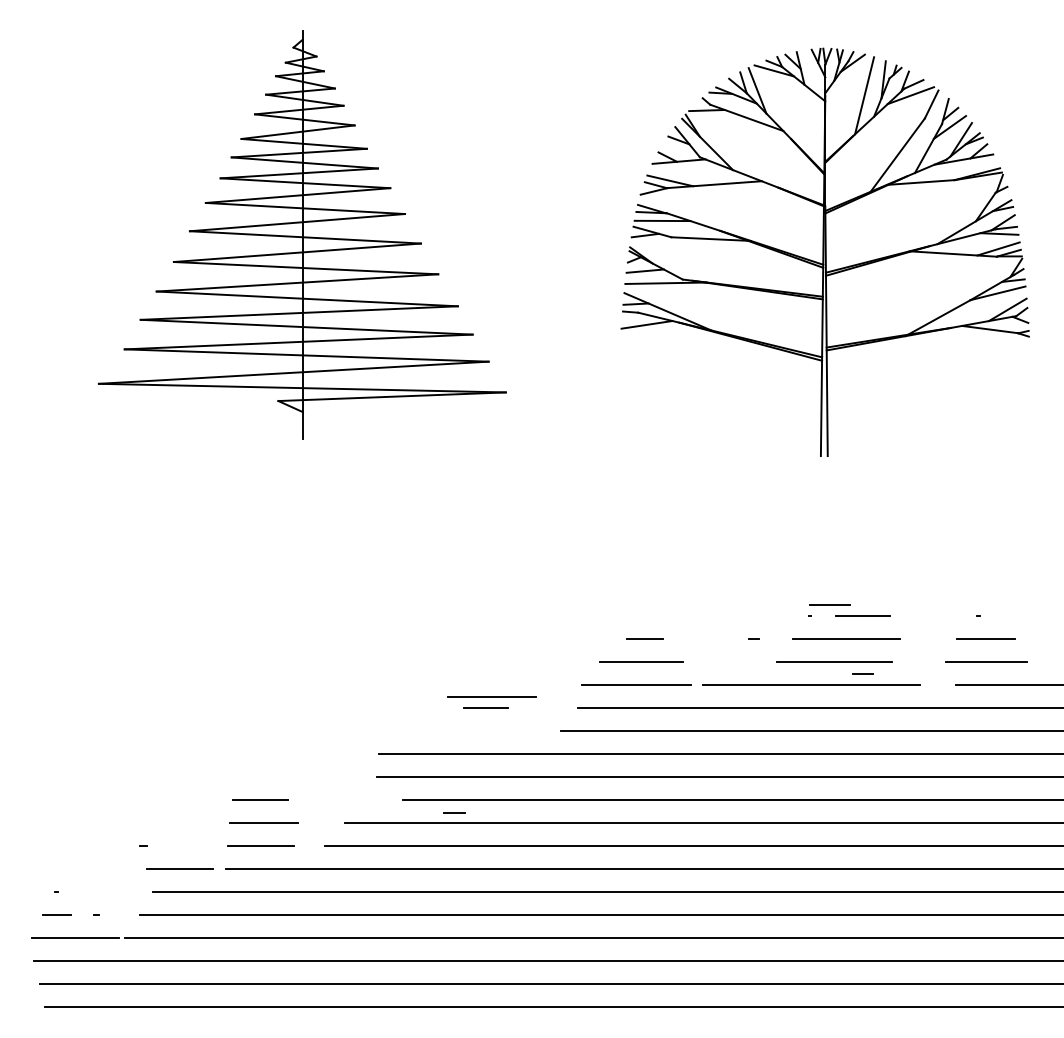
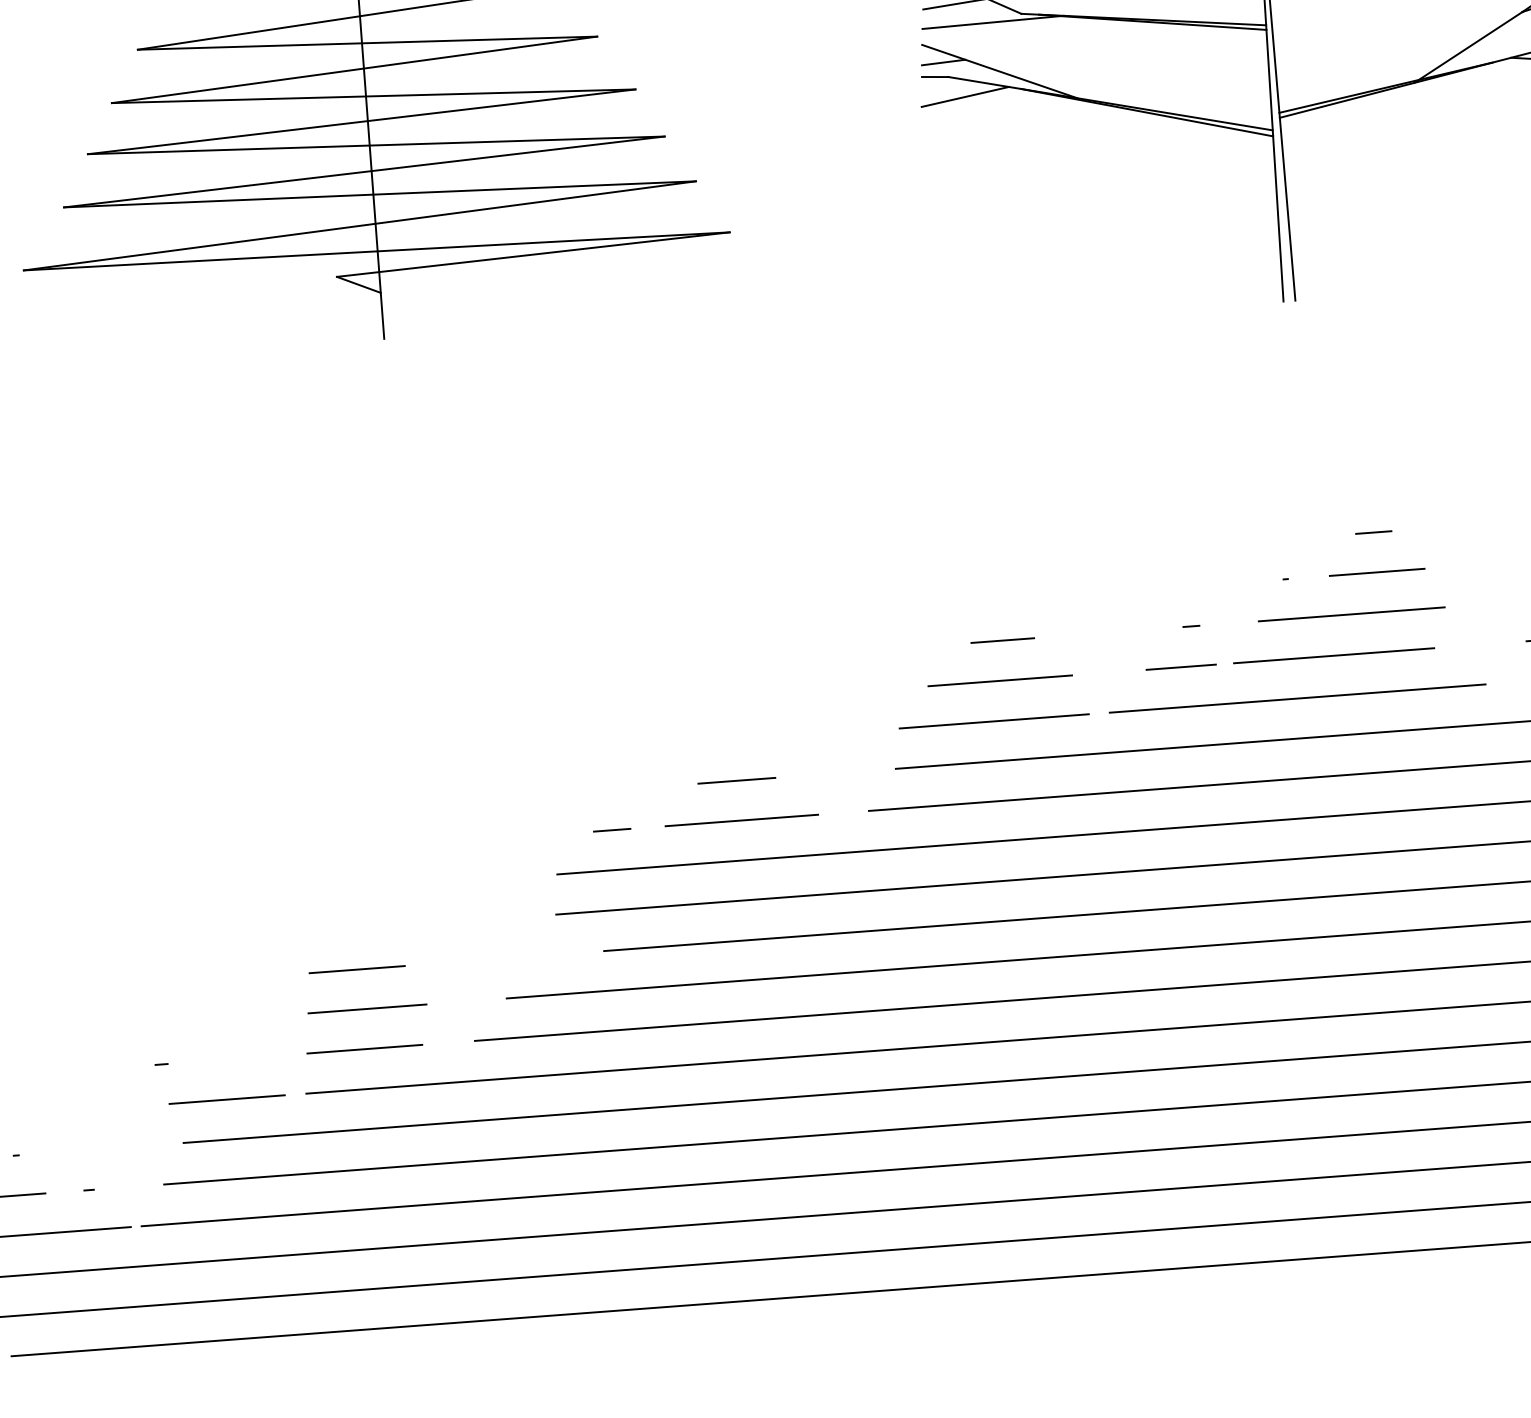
line: (829, 604) -> (1179, 667), moved
line: (862, 673) -> (1373, 532), moved
line: (491, 696) -> (740, 820), moved
line: (454, 812) -> (612, 829), moved

